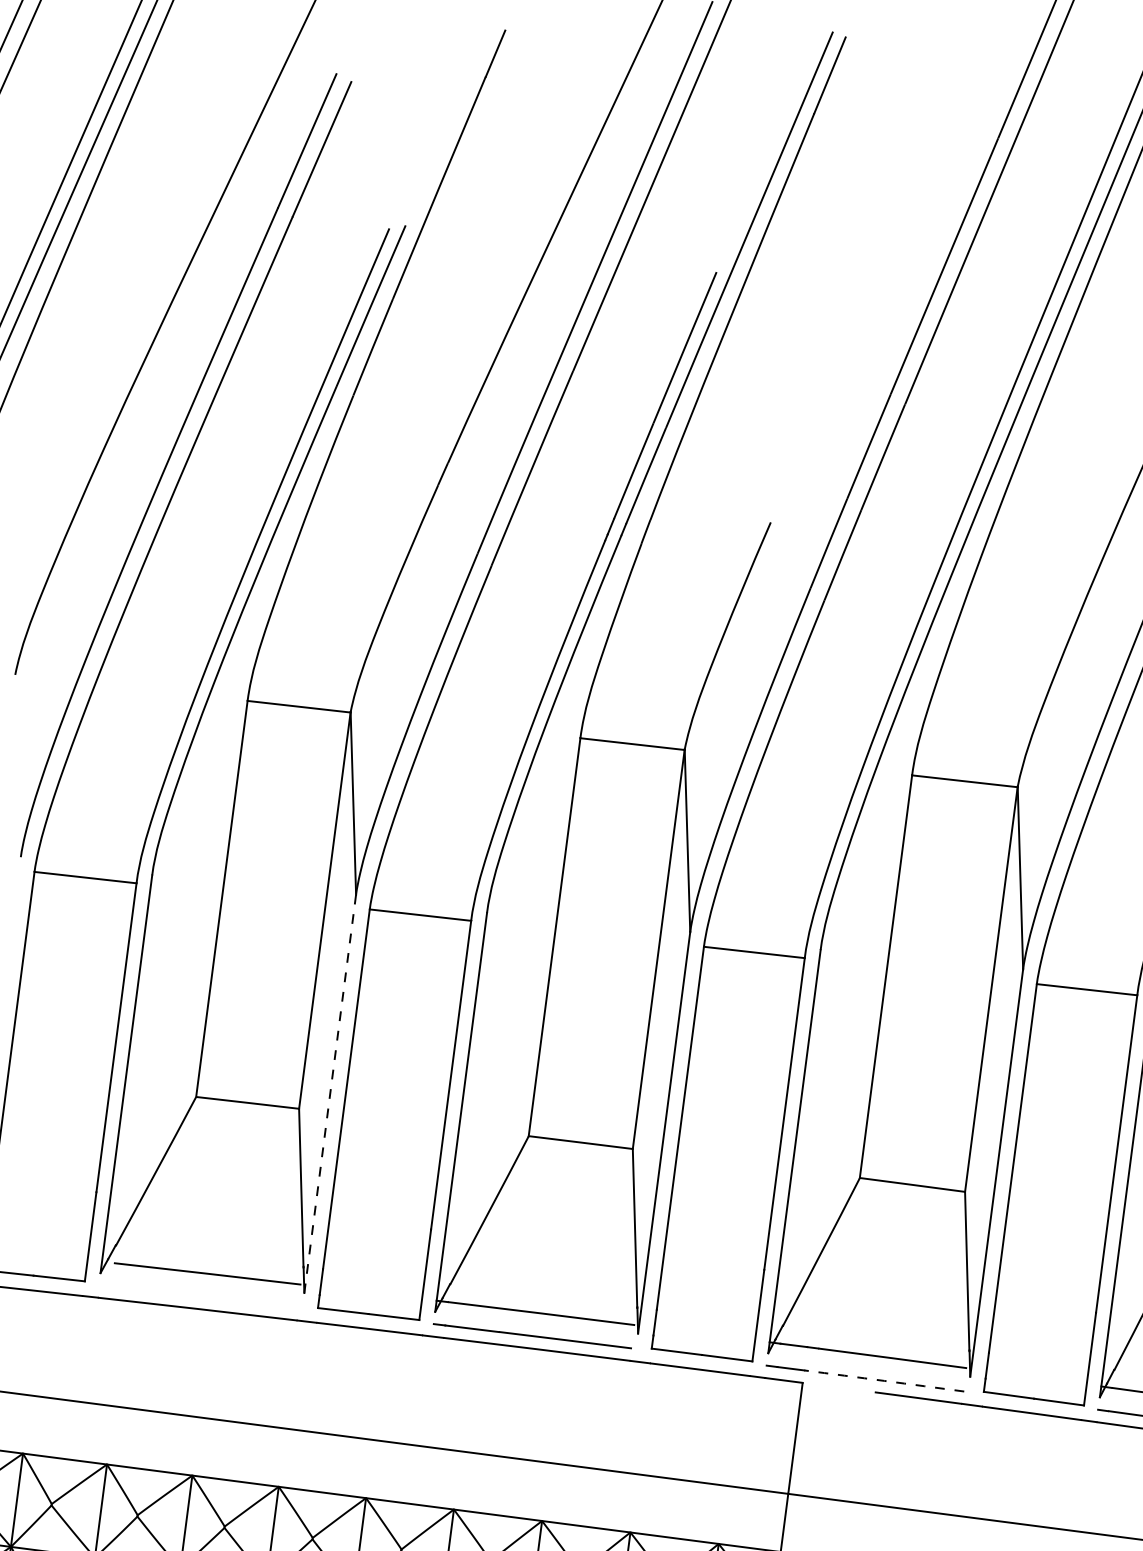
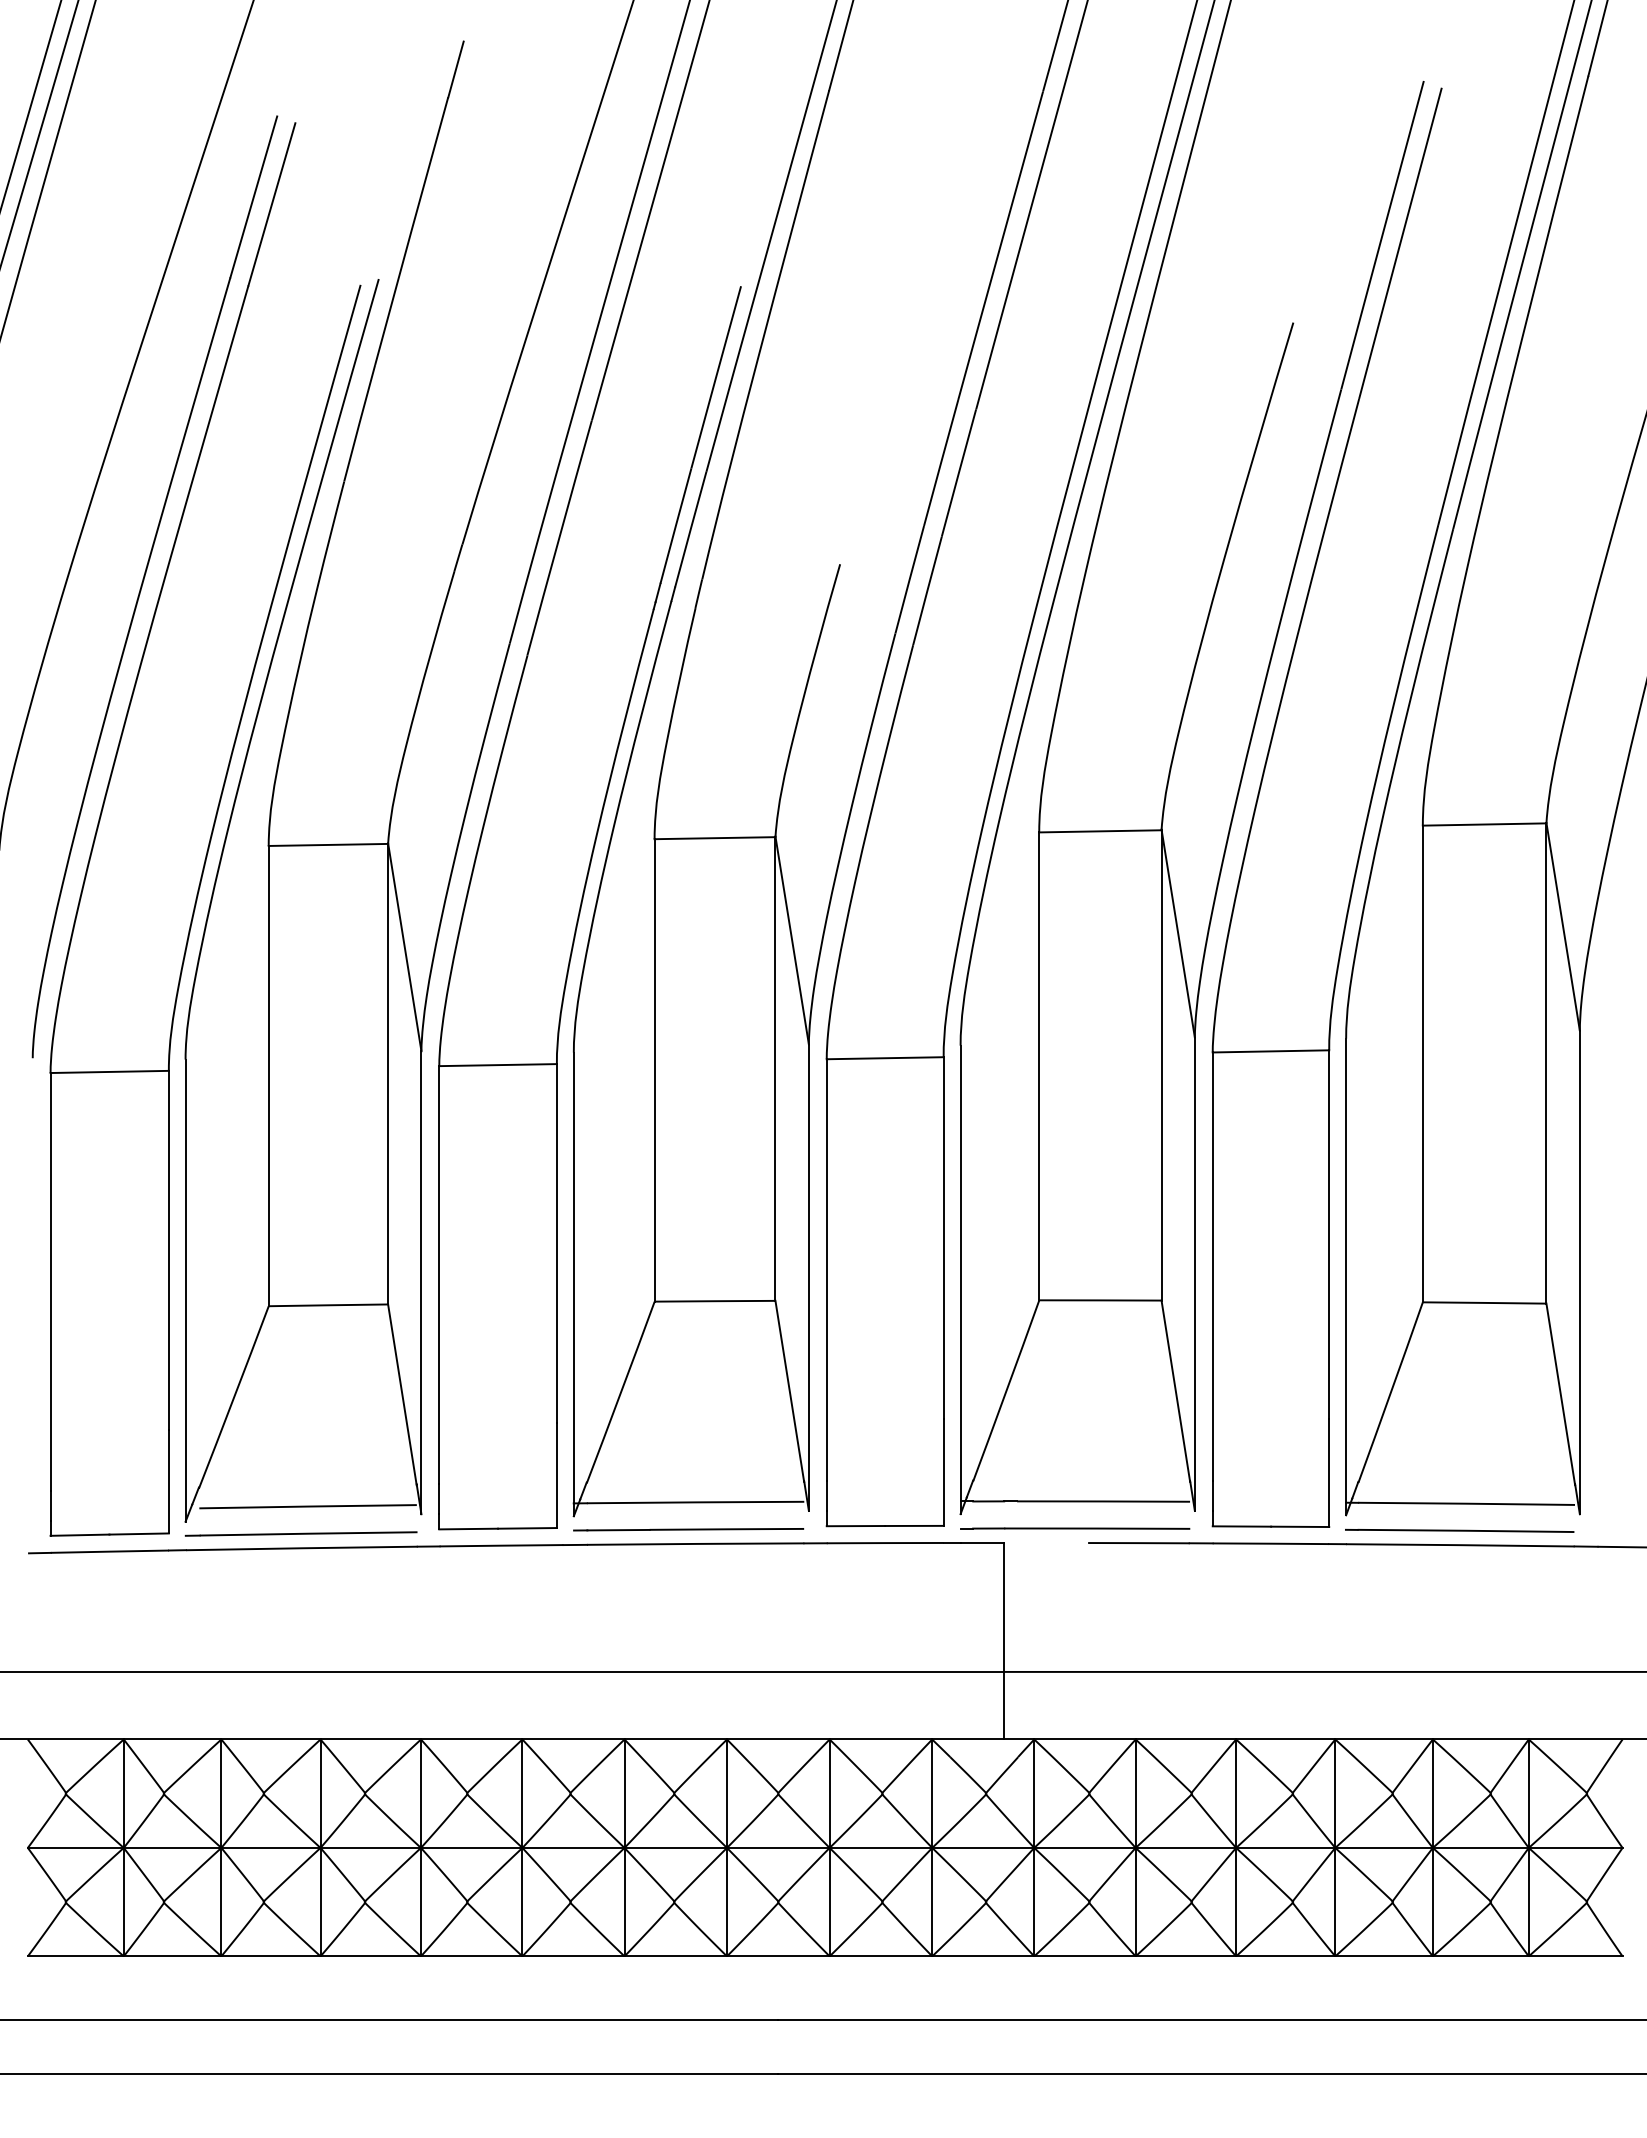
line: (330, 1094) -> (421, 1283), dashed -> solid
line: (198, 1296) -> (300, 1533), added
arc: (884, 1380) -> (1097, 1528), dashed -> solid

